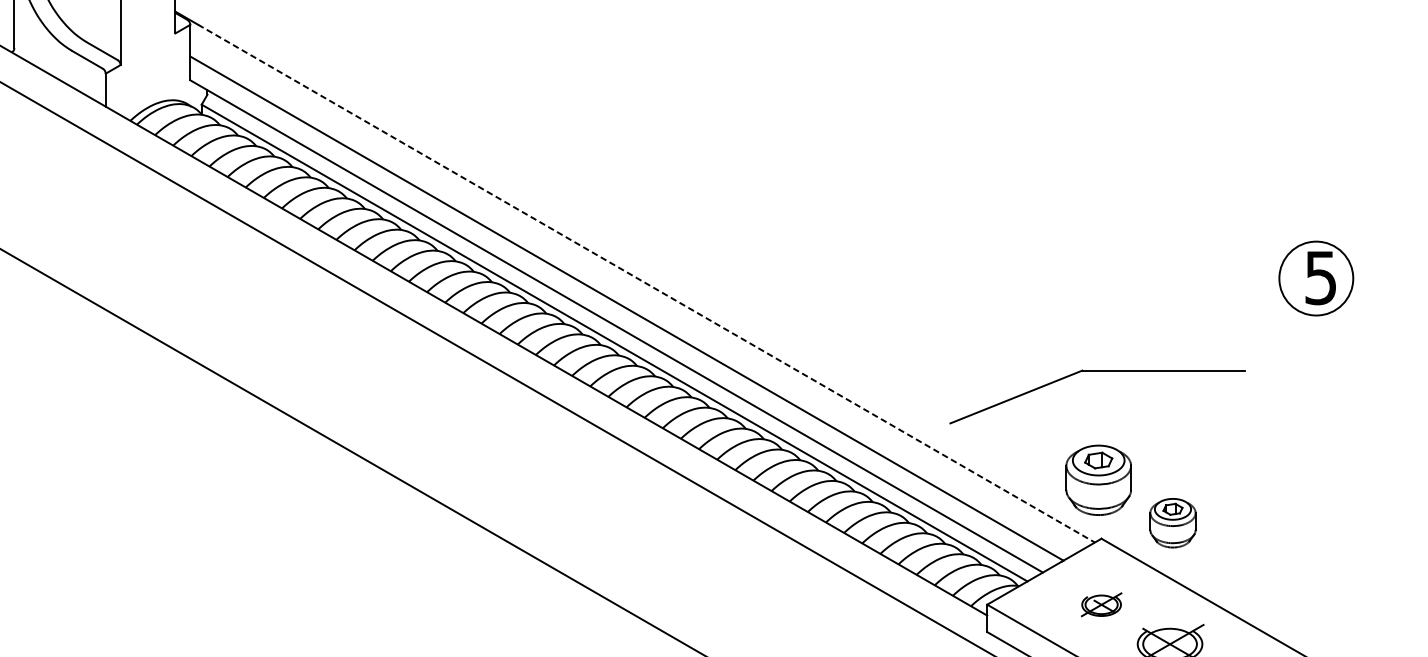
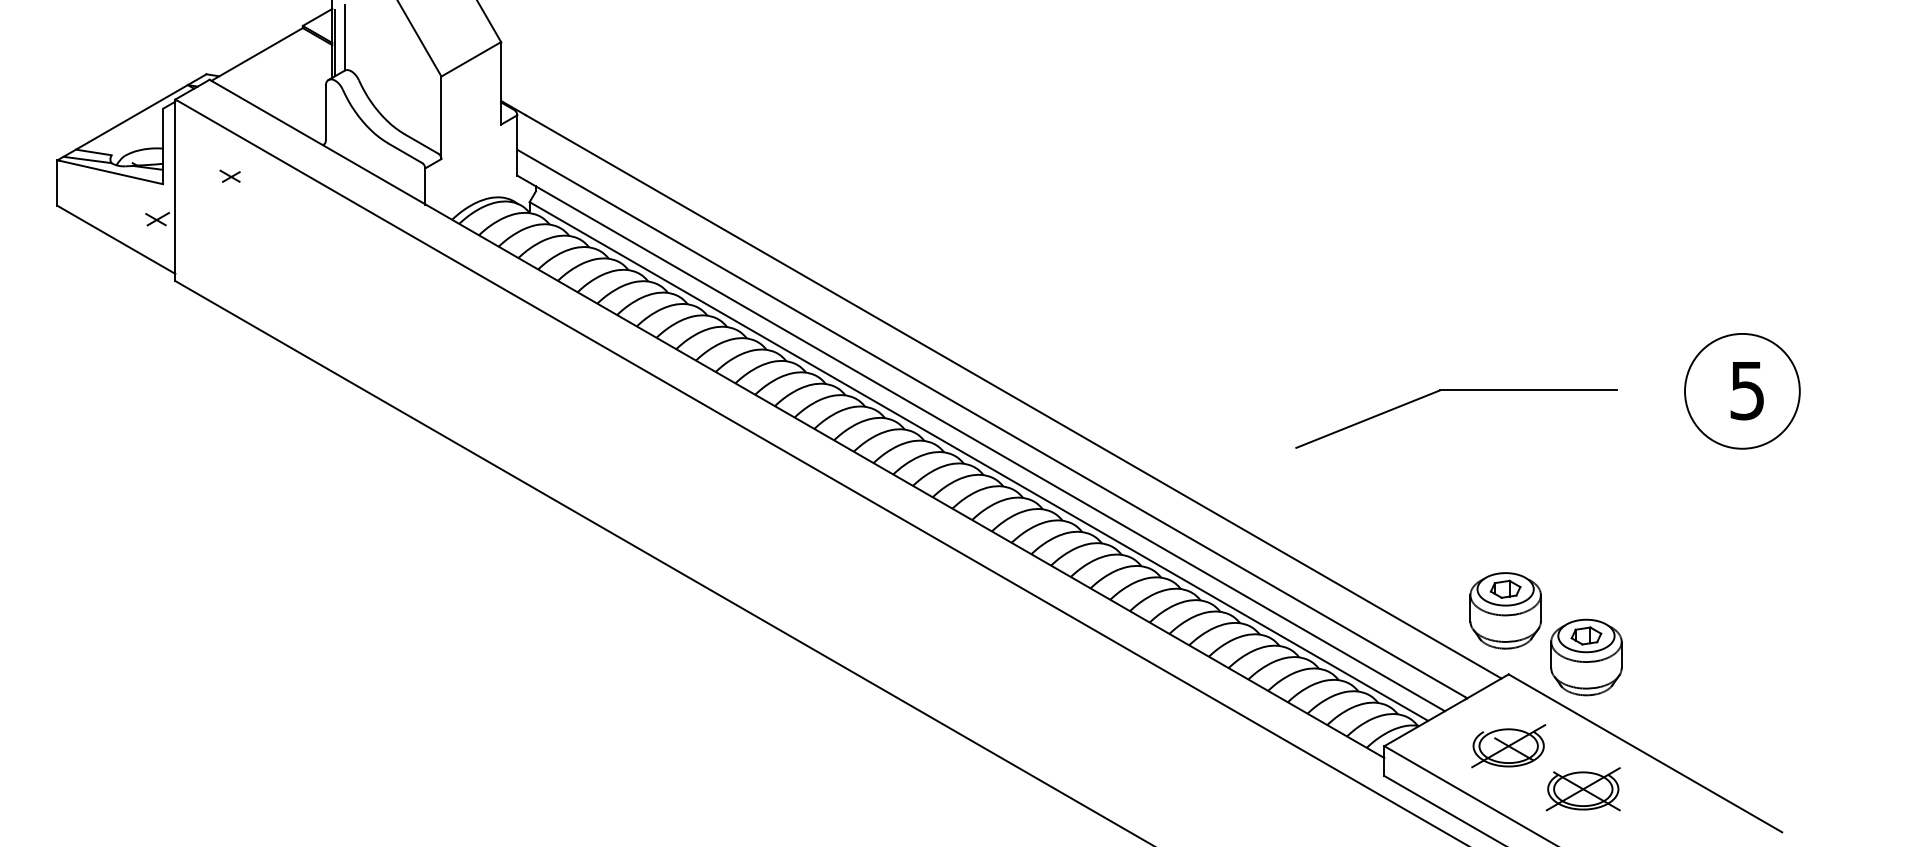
circle: (1316, 277) -> (1742, 390), size x1.43
line: (647, 284) -> (1014, 397), dashed -> solid
part: (1097, 370) -> (1456, 390), moved
part: (1173, 523) -> (1586, 657), size x1.43
part: (1101, 604) -> (1508, 746), size x1.67

